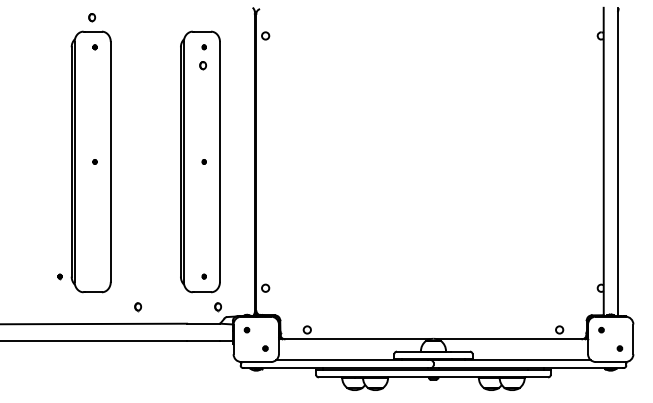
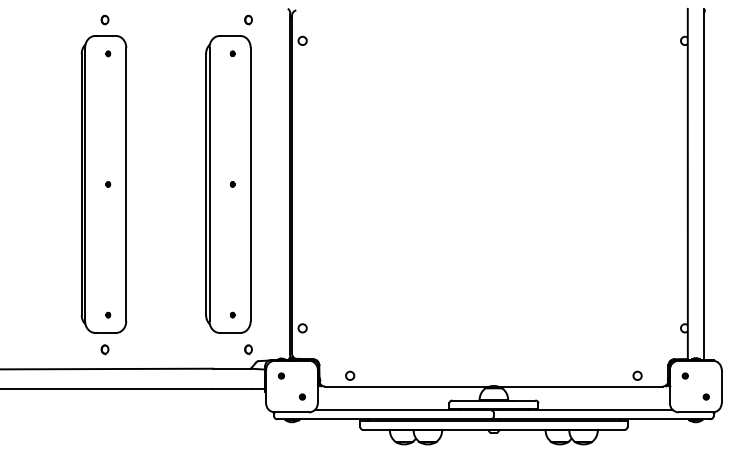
part: (202, 65) -> (247, 19), moved
part: (59, 276) -> (107, 314), moved
part: (137, 307) -> (104, 350), moved

